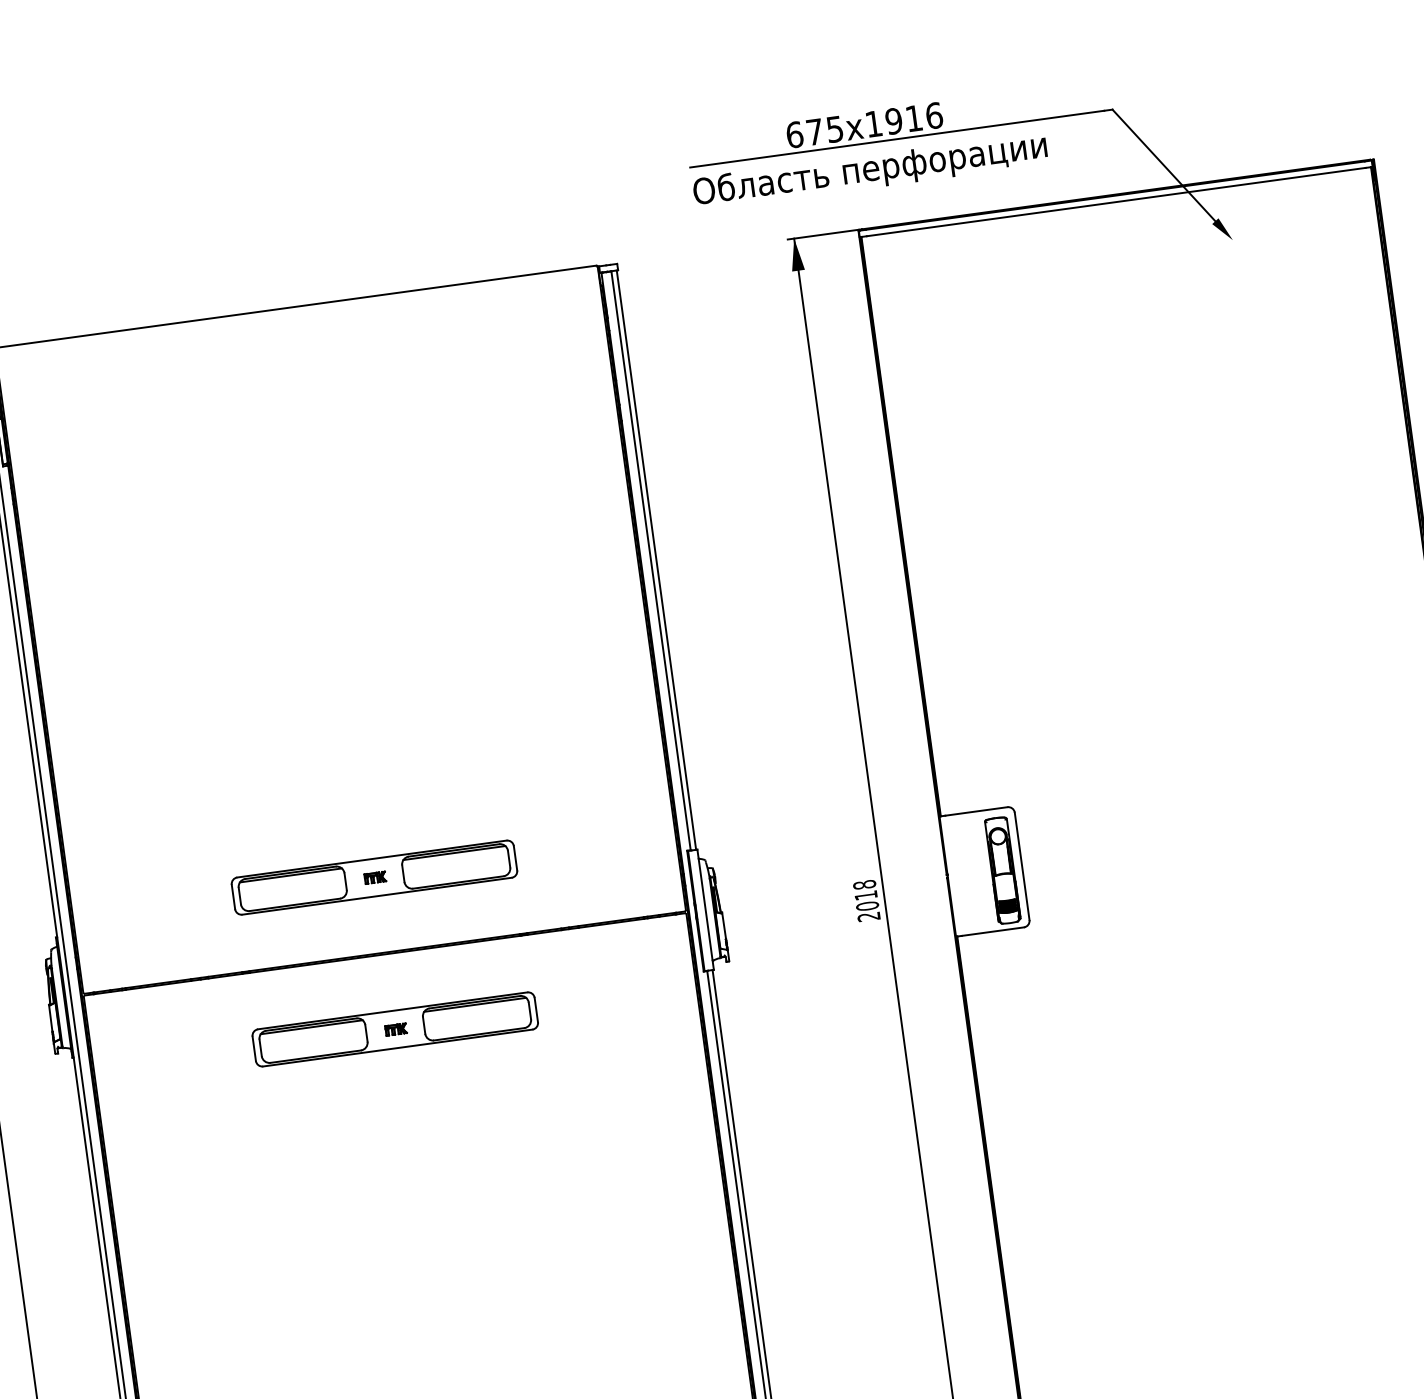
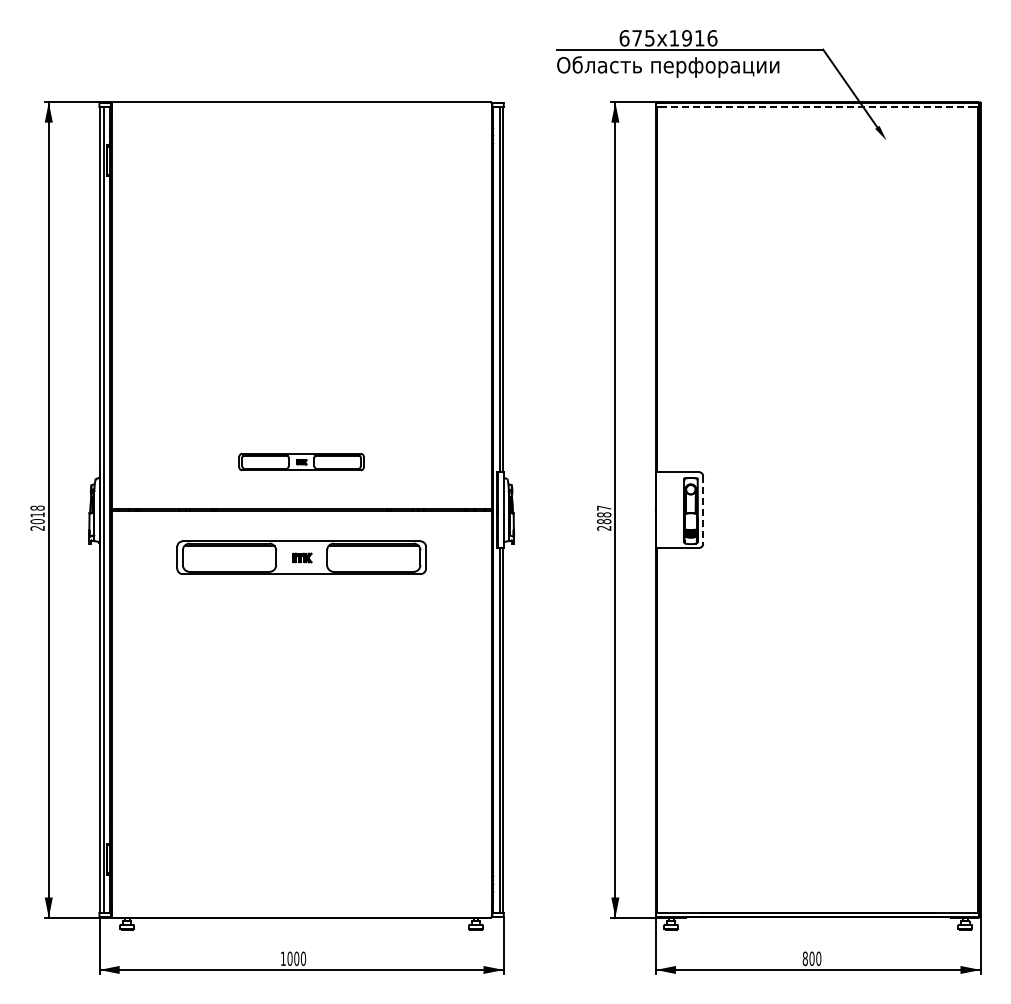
line: (1116, 202) -> (817, 107), solid -> dashed
line: (1022, 867) -> (703, 510), solid -> dashed
part: (374, 876) -> (301, 461), size x0.7
text: (866, 894) -> (604, 514), 2018 -> 2887
part: (395, 1028) -> (301, 557), size x1.4

